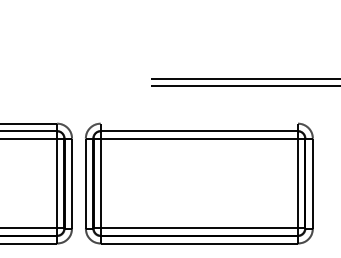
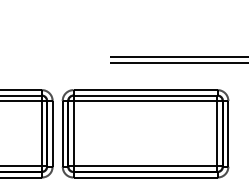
line: (199, 124) -> (145, 90), added

